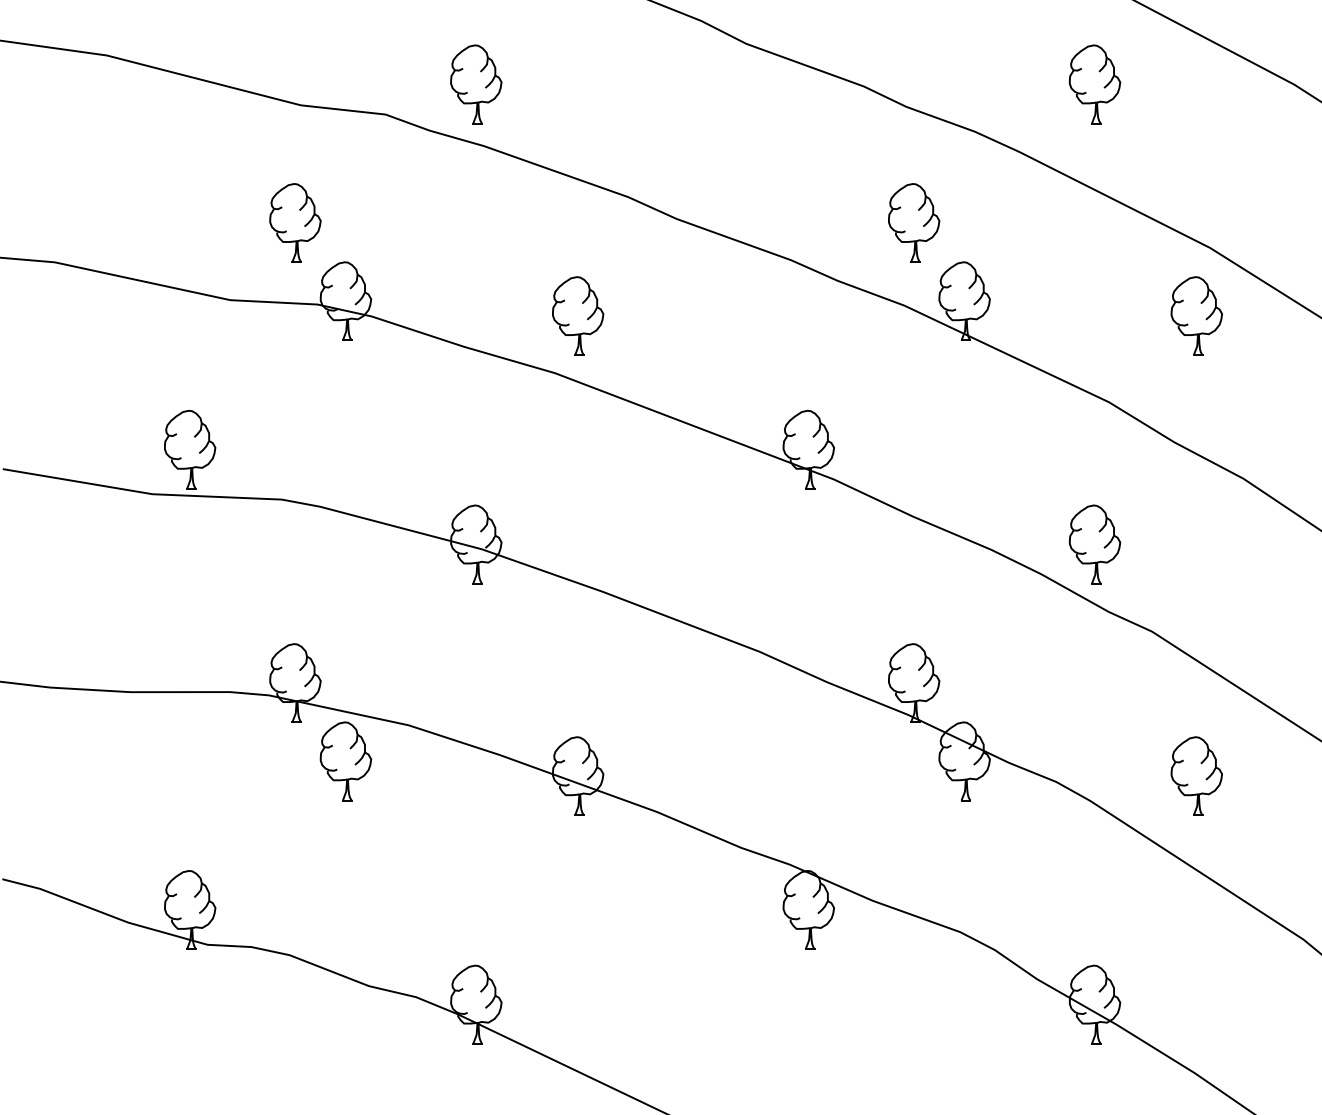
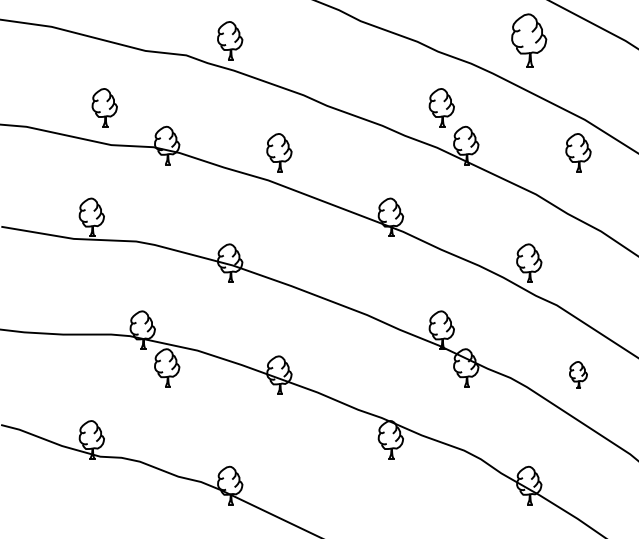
part: (1095, 83) -> (529, 40), size x1.4
part: (294, 222) -> (104, 107), moved
part: (1196, 774) -> (578, 374), size x0.7

